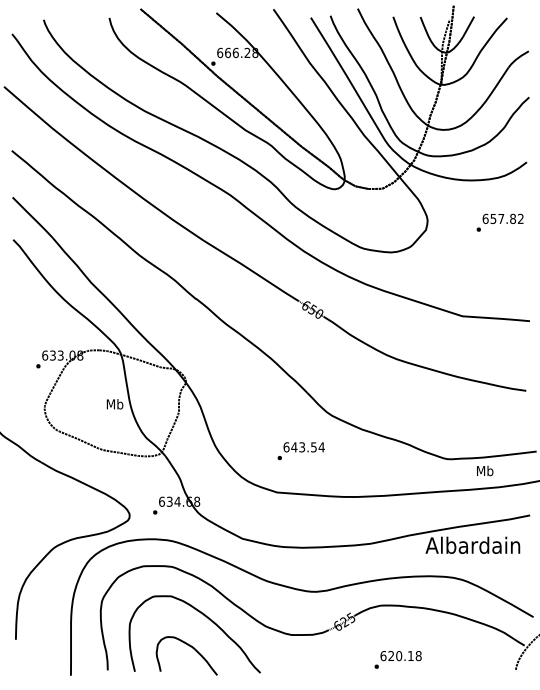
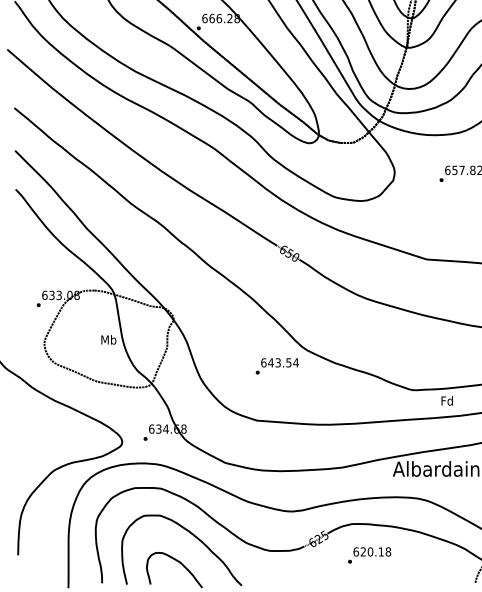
text: (300, 451) -> (276, 366), moved
text: (485, 470) -> (447, 400), Mb -> Fd
text: (397, 659) -> (369, 555), moved

